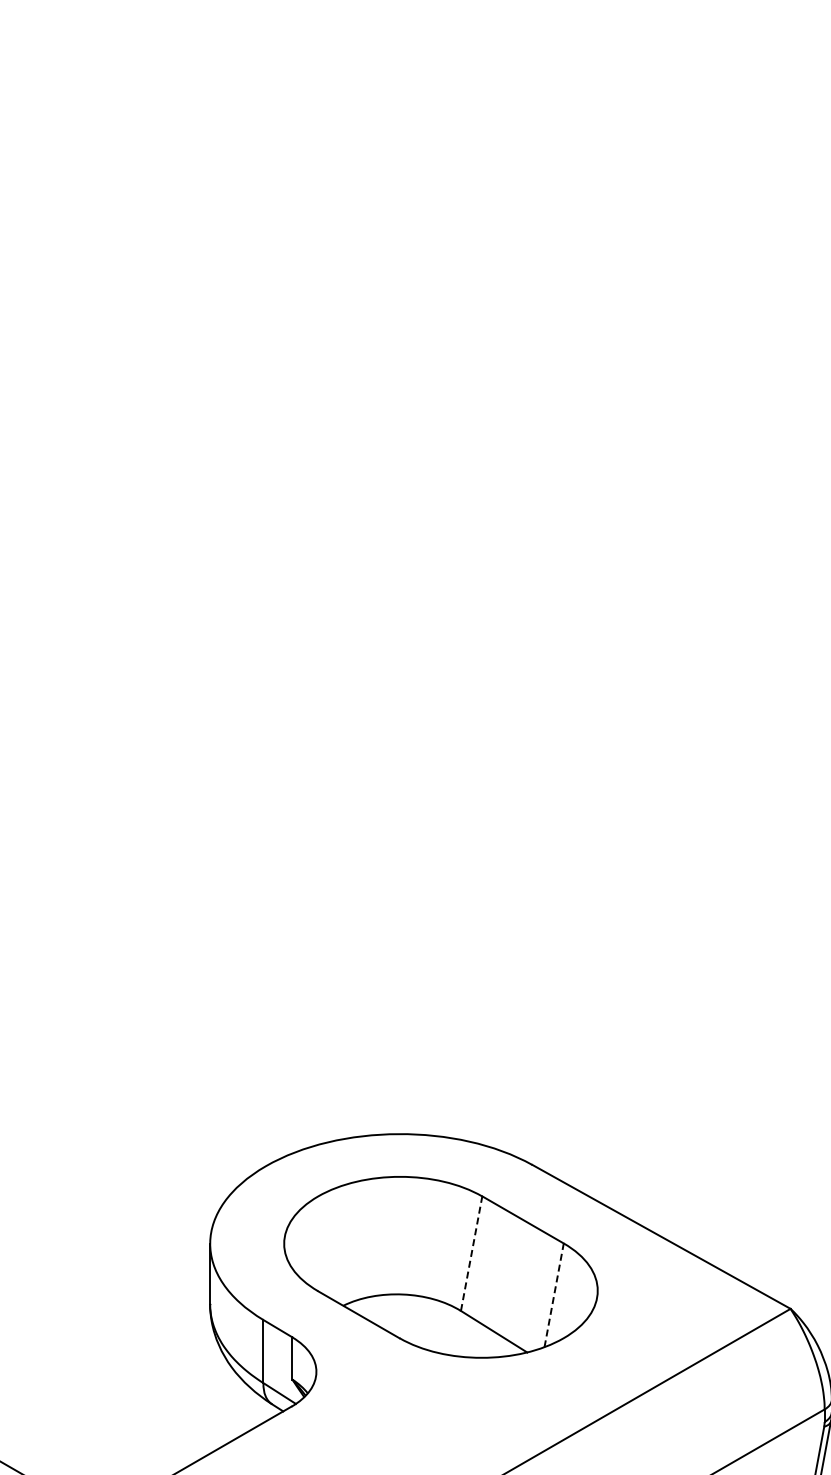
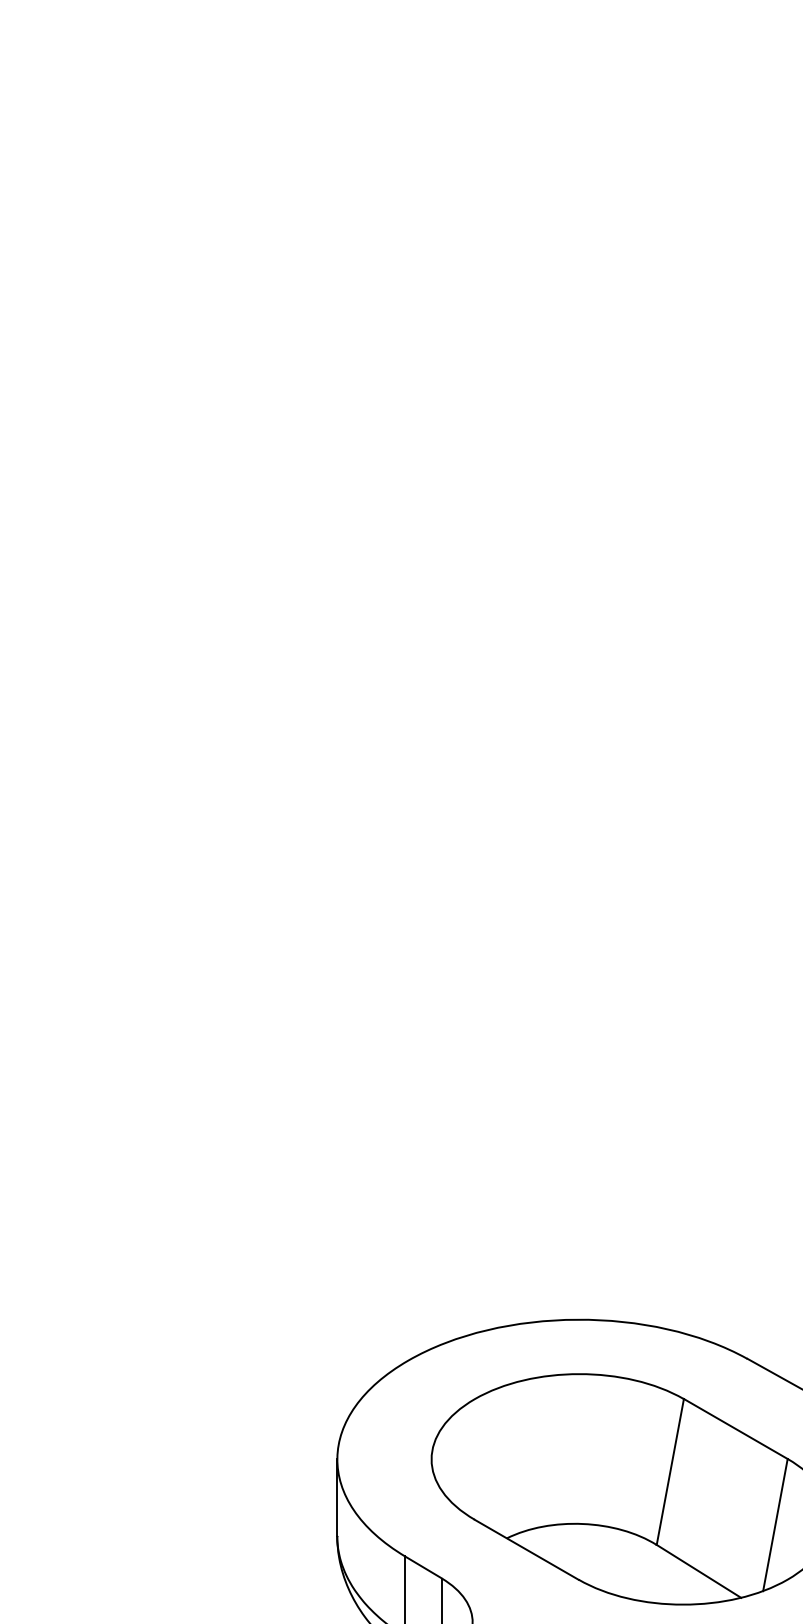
line: (471, 1253) -> (670, 1471), dashed -> solid
line: (554, 1295) -> (775, 1525), dashed -> solid

